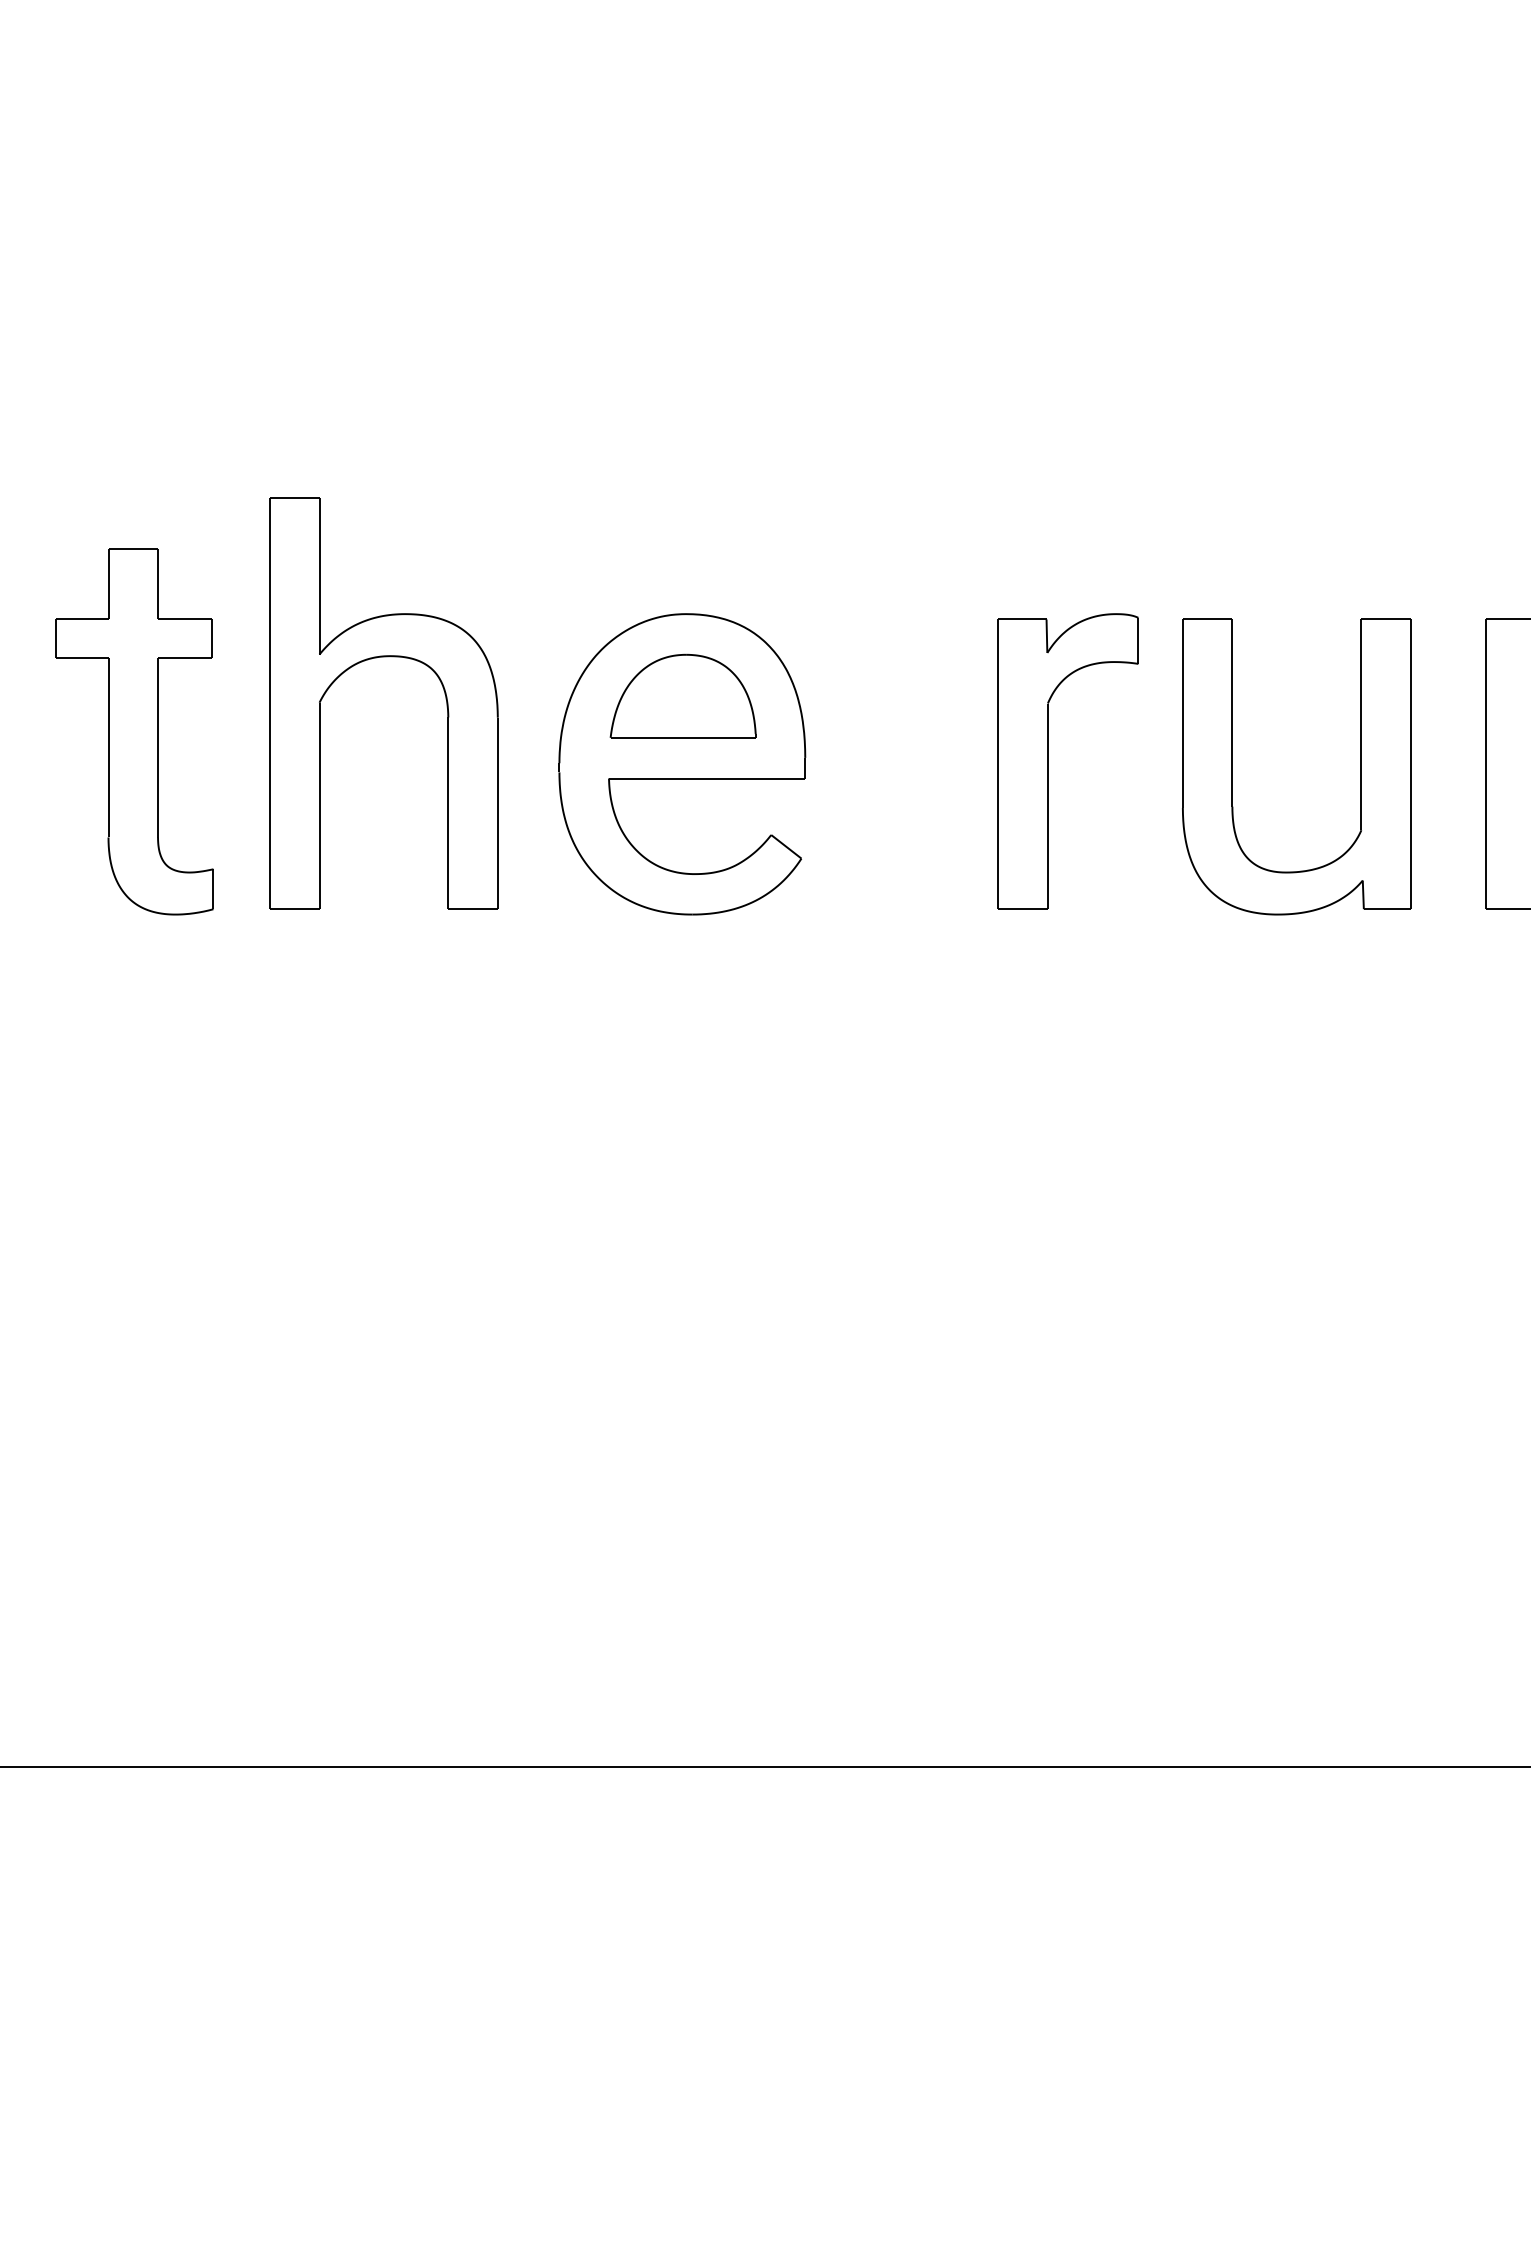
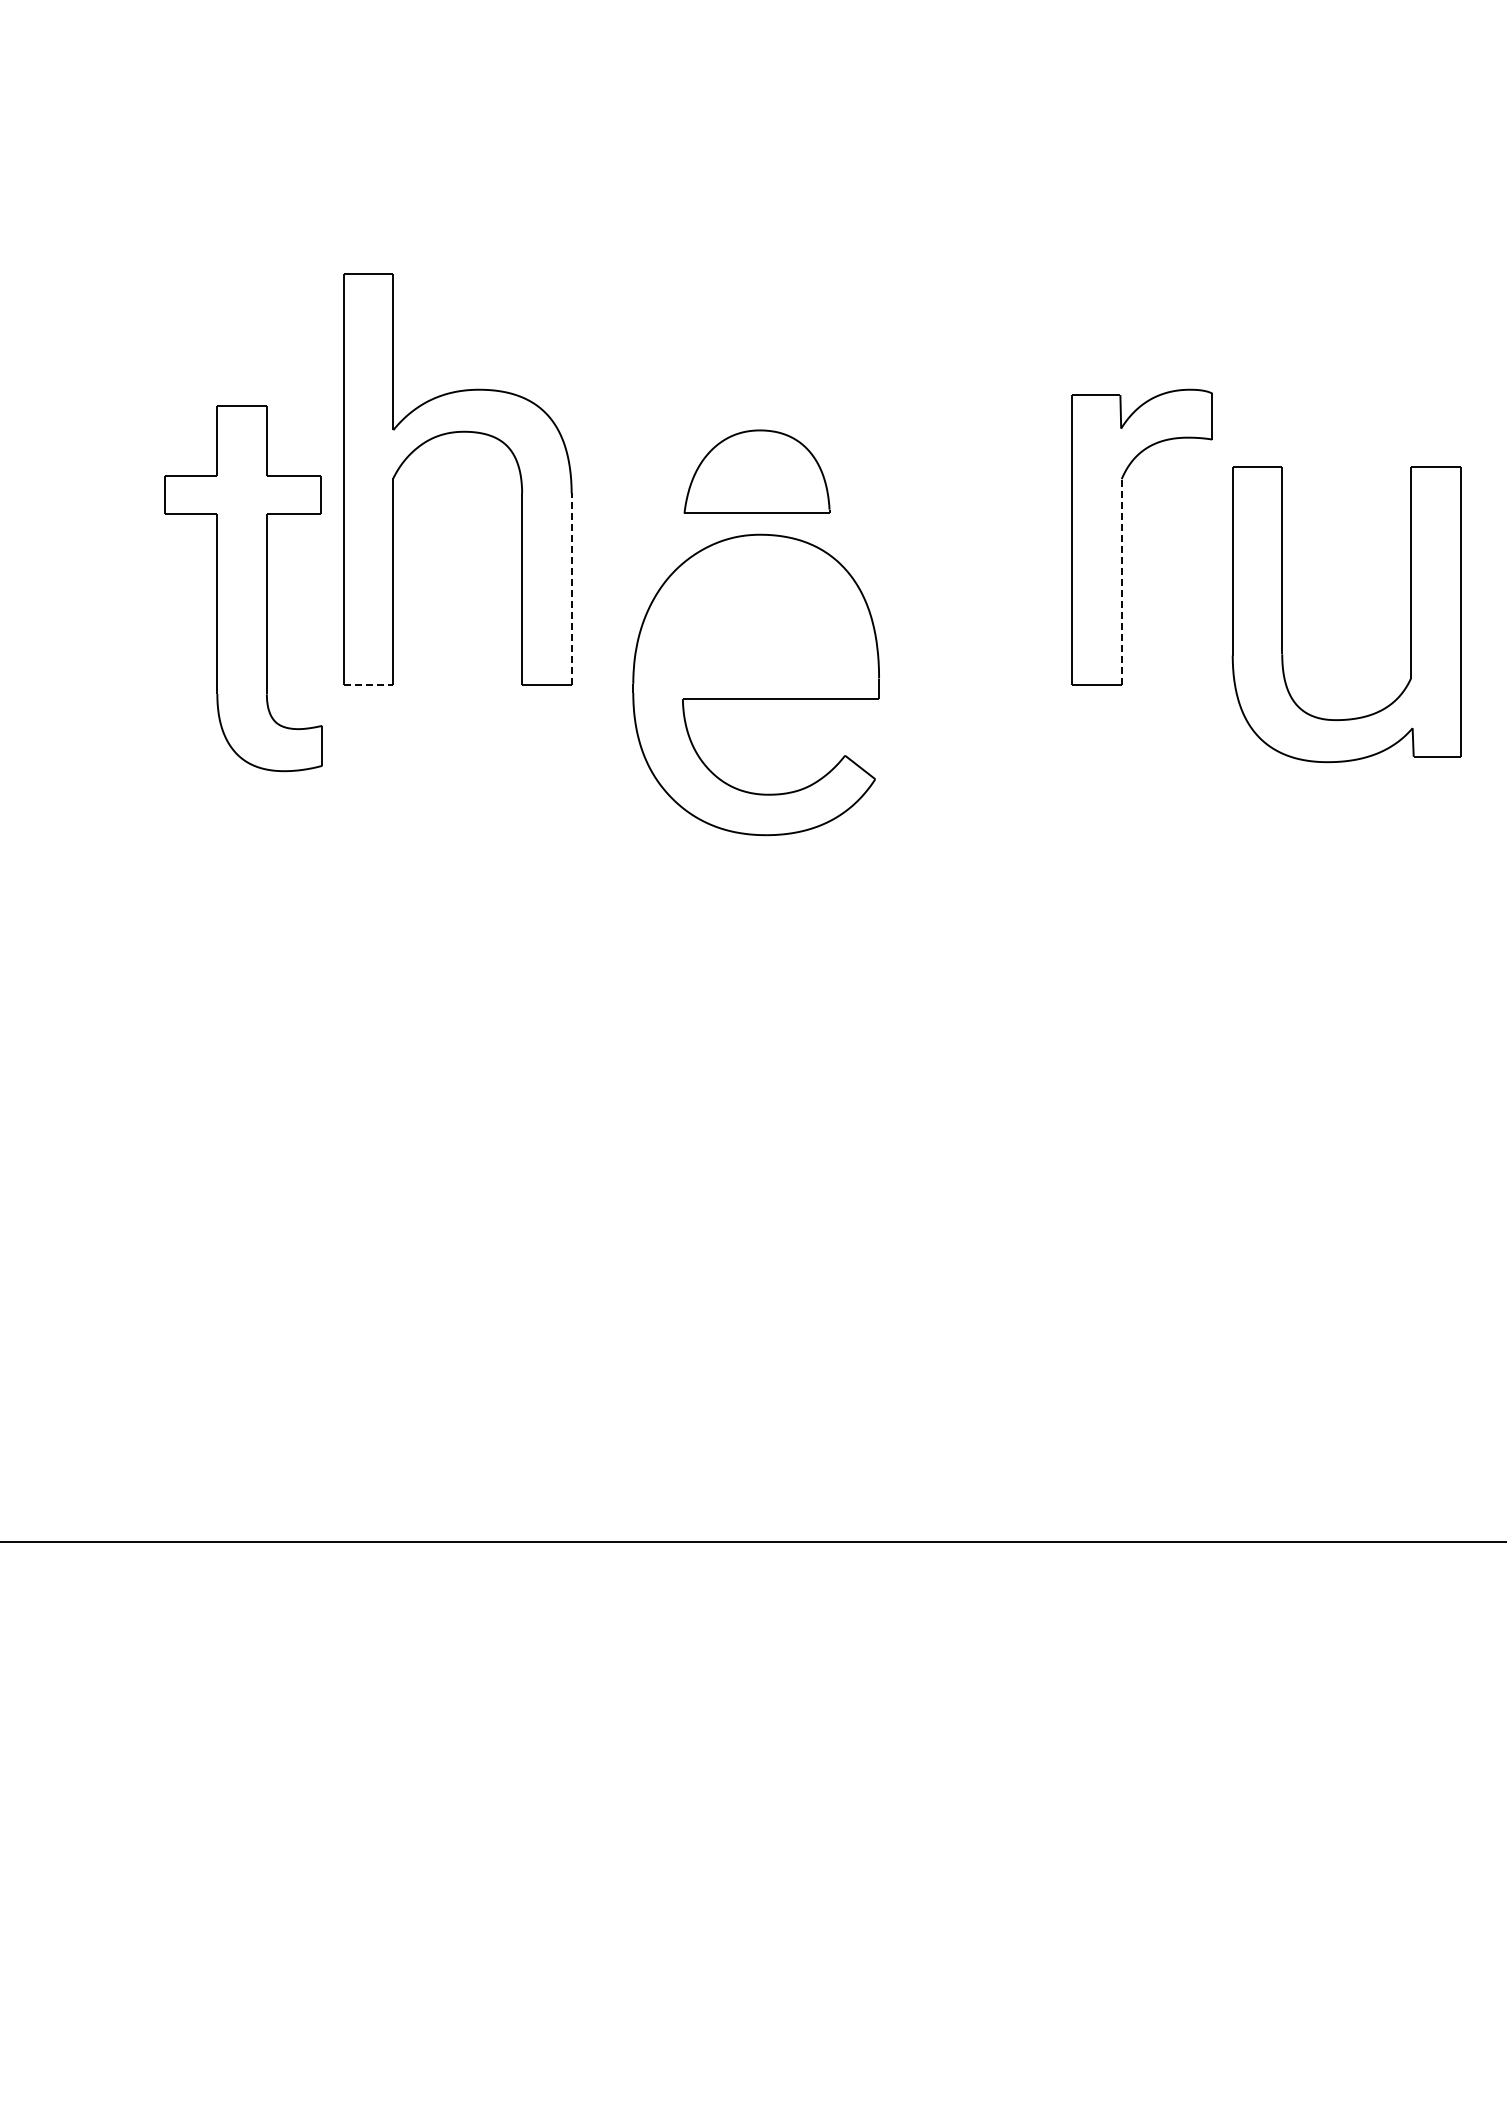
part: (134, 731) -> (243, 588), moved
part: (682, 764) -> (756, 685), moved
part: (1232, 766) -> (1282, 614), moved
line: (1047, 806) -> (1121, 582), solid -> dashed
line: (497, 813) -> (571, 589), solid -> dashed
line: (294, 909) -> (368, 685), solid -> dashed

